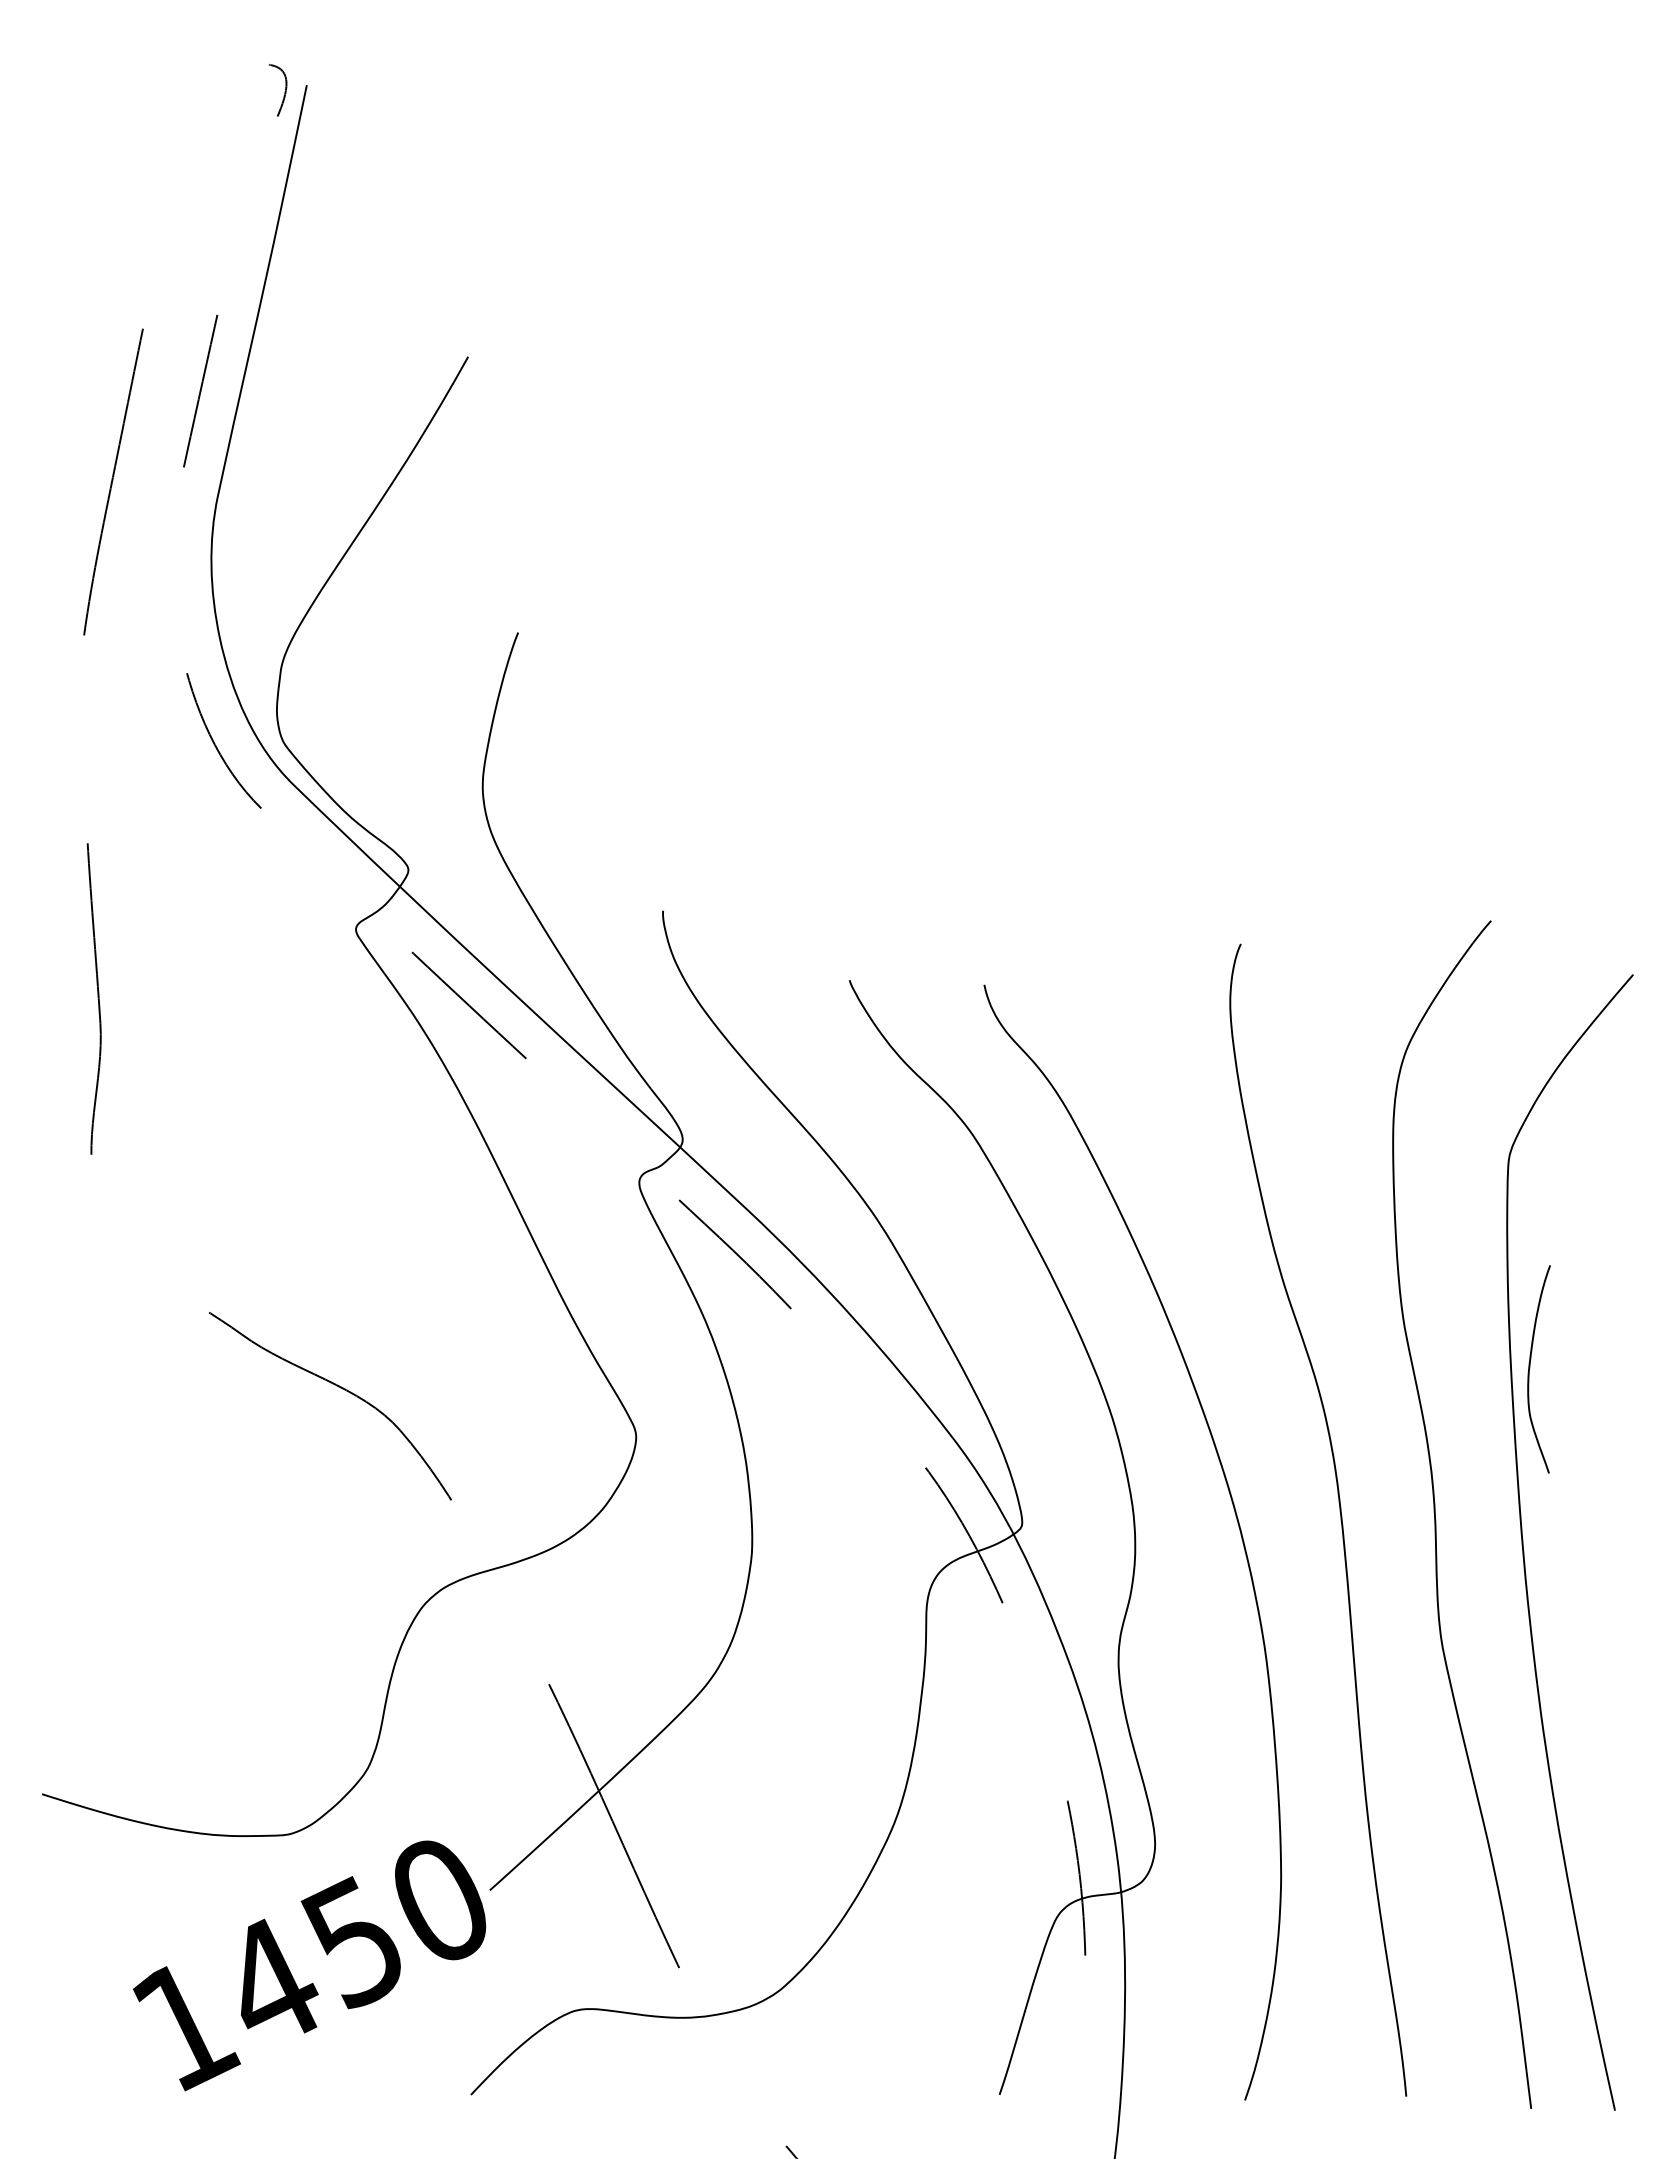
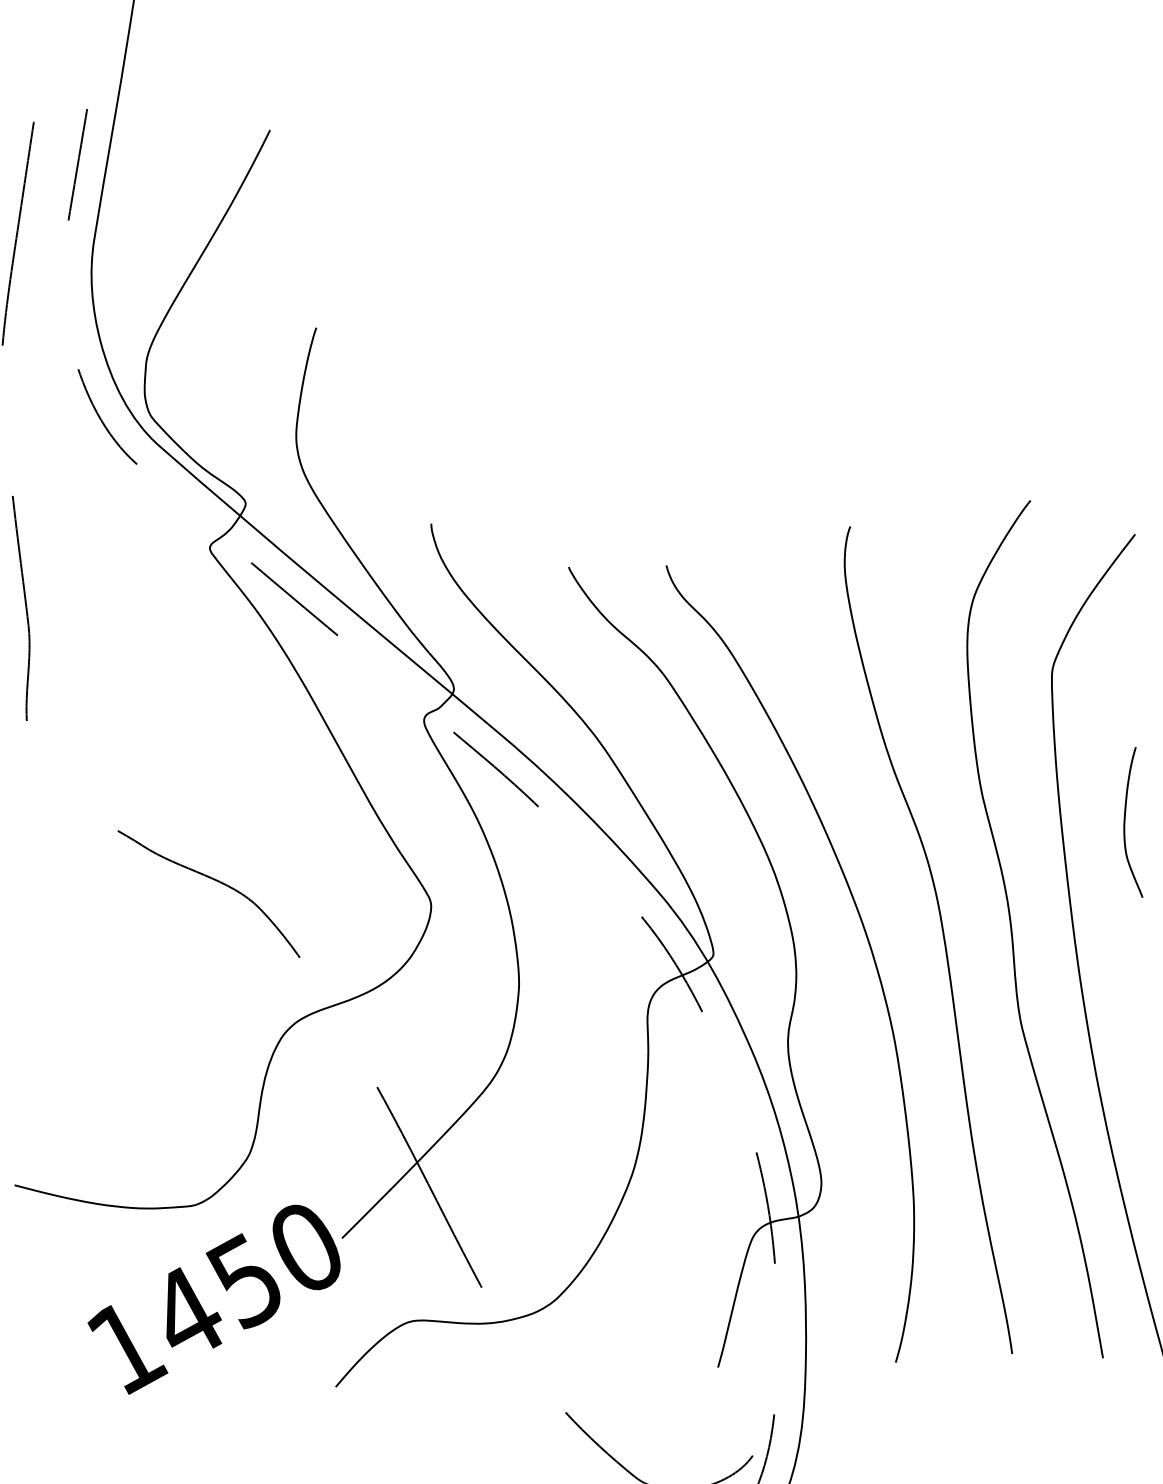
curve: (1530, 1368) -> (1125, 822), moved

